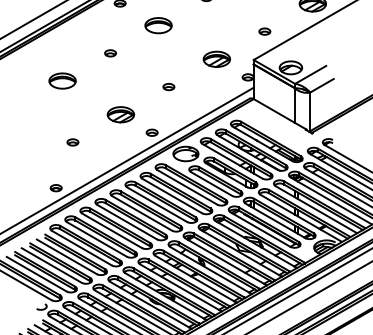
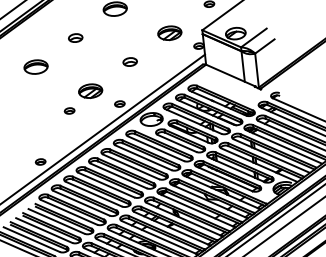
part: (110, 53) -> (75, 38), size x1.4
part: (168, 87) -> (129, 62), size x1.4
part: (72, 142) -> (69, 111), moved

